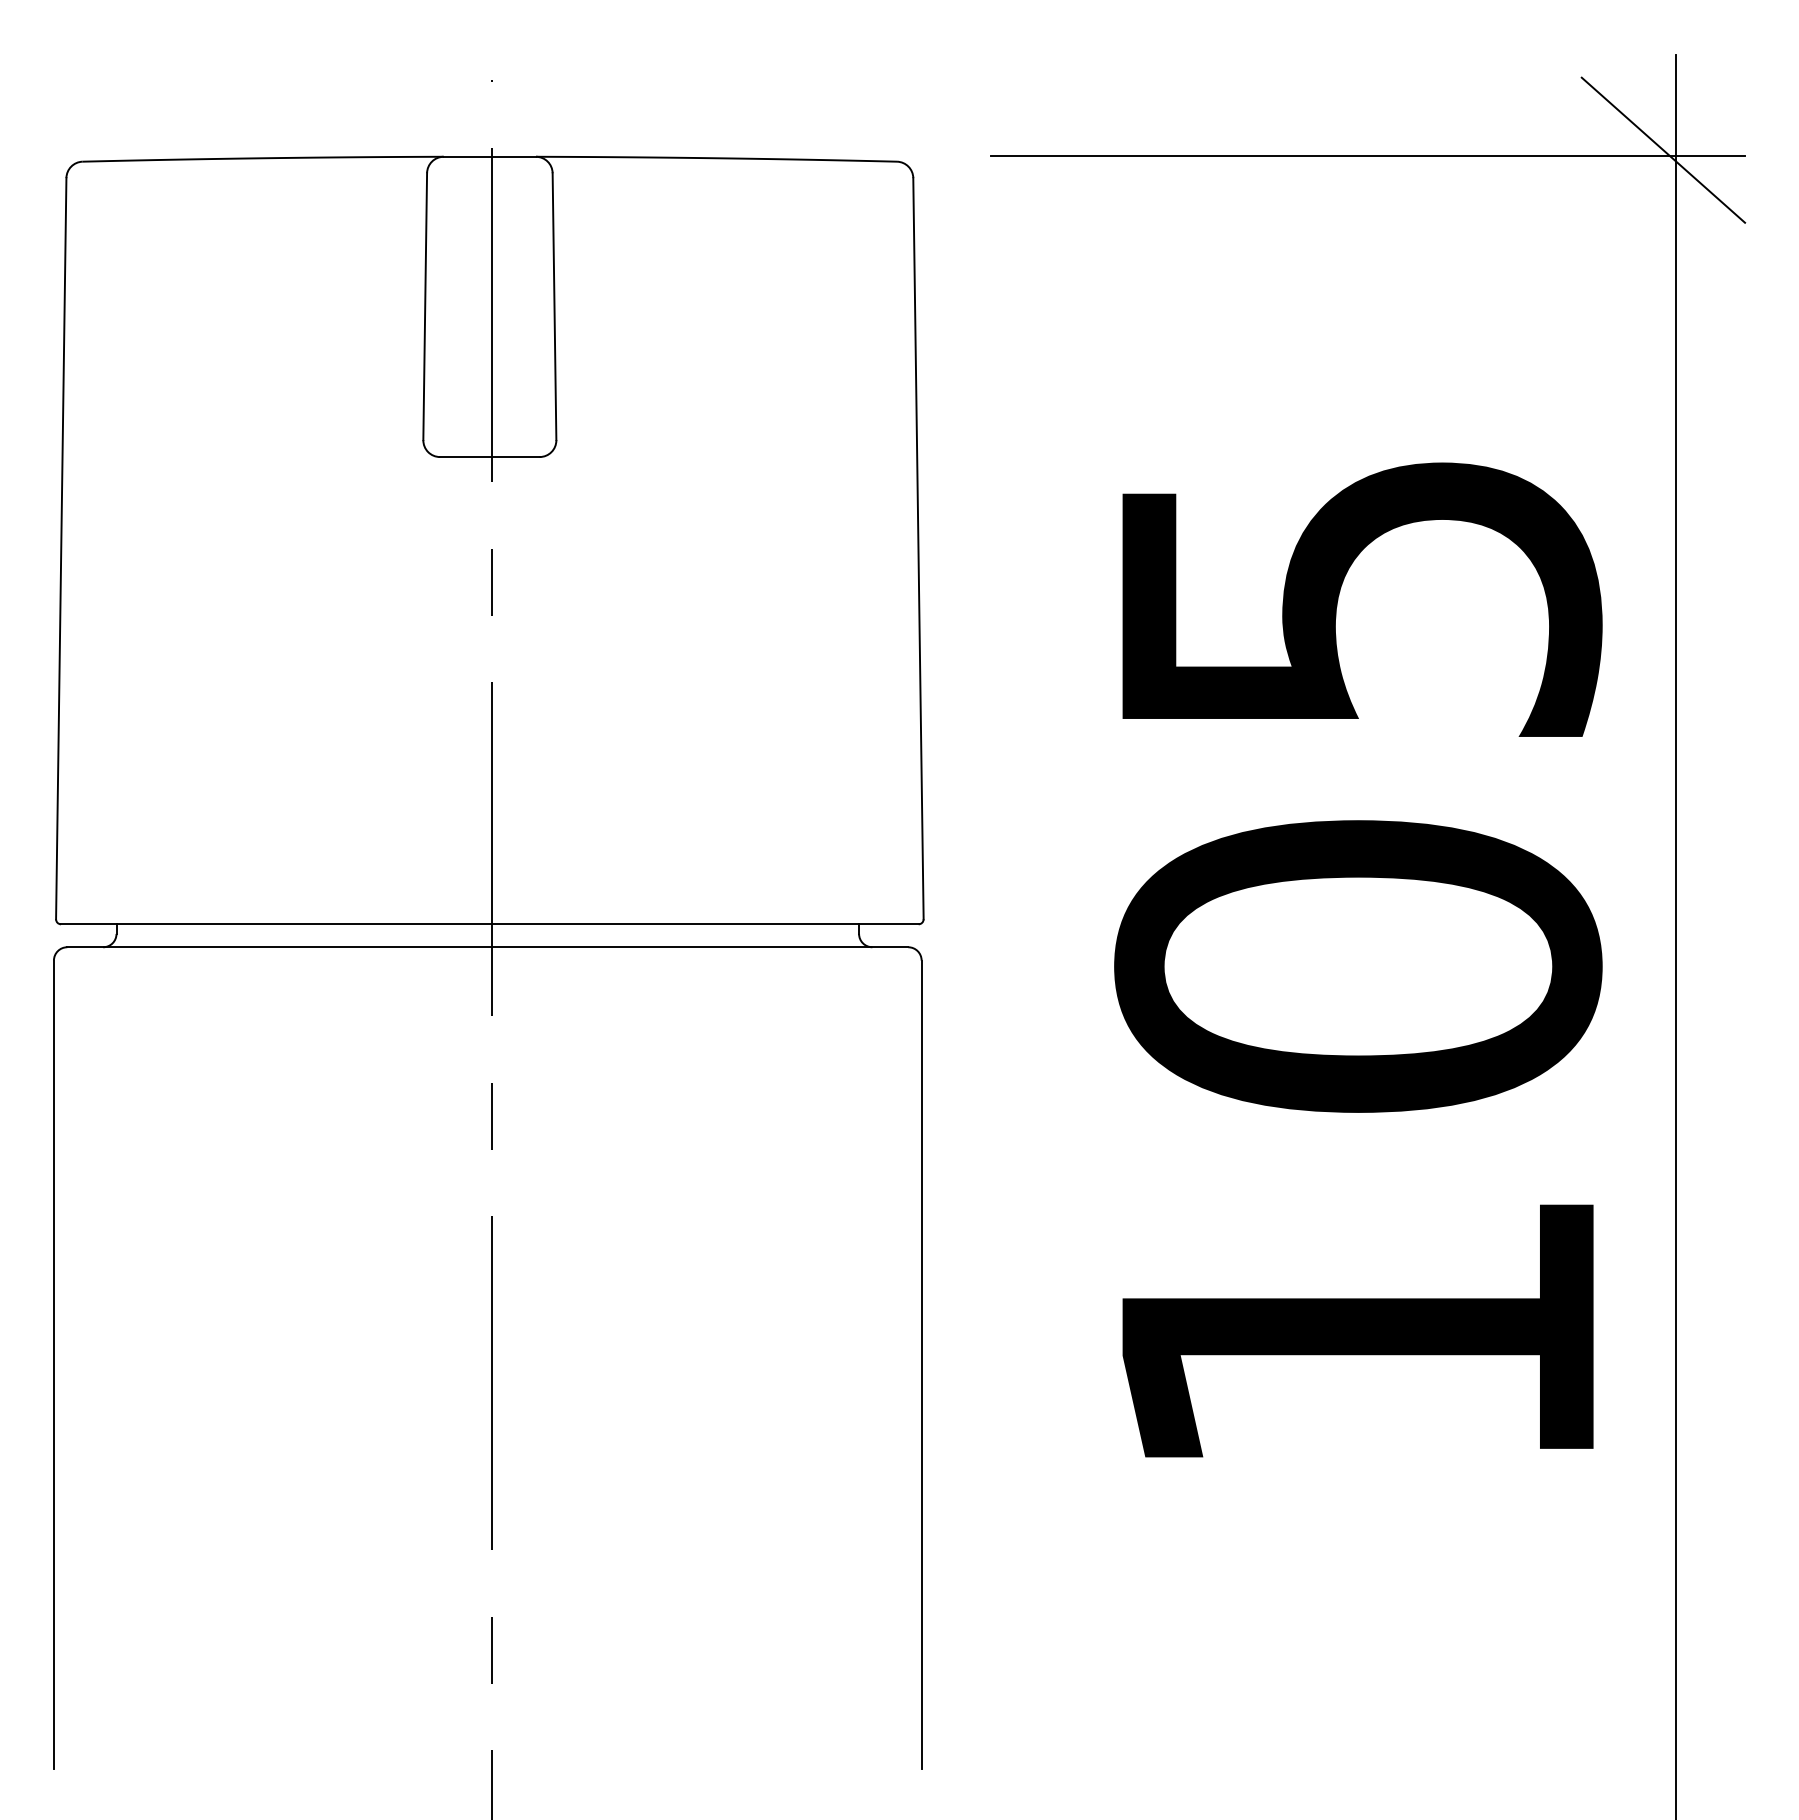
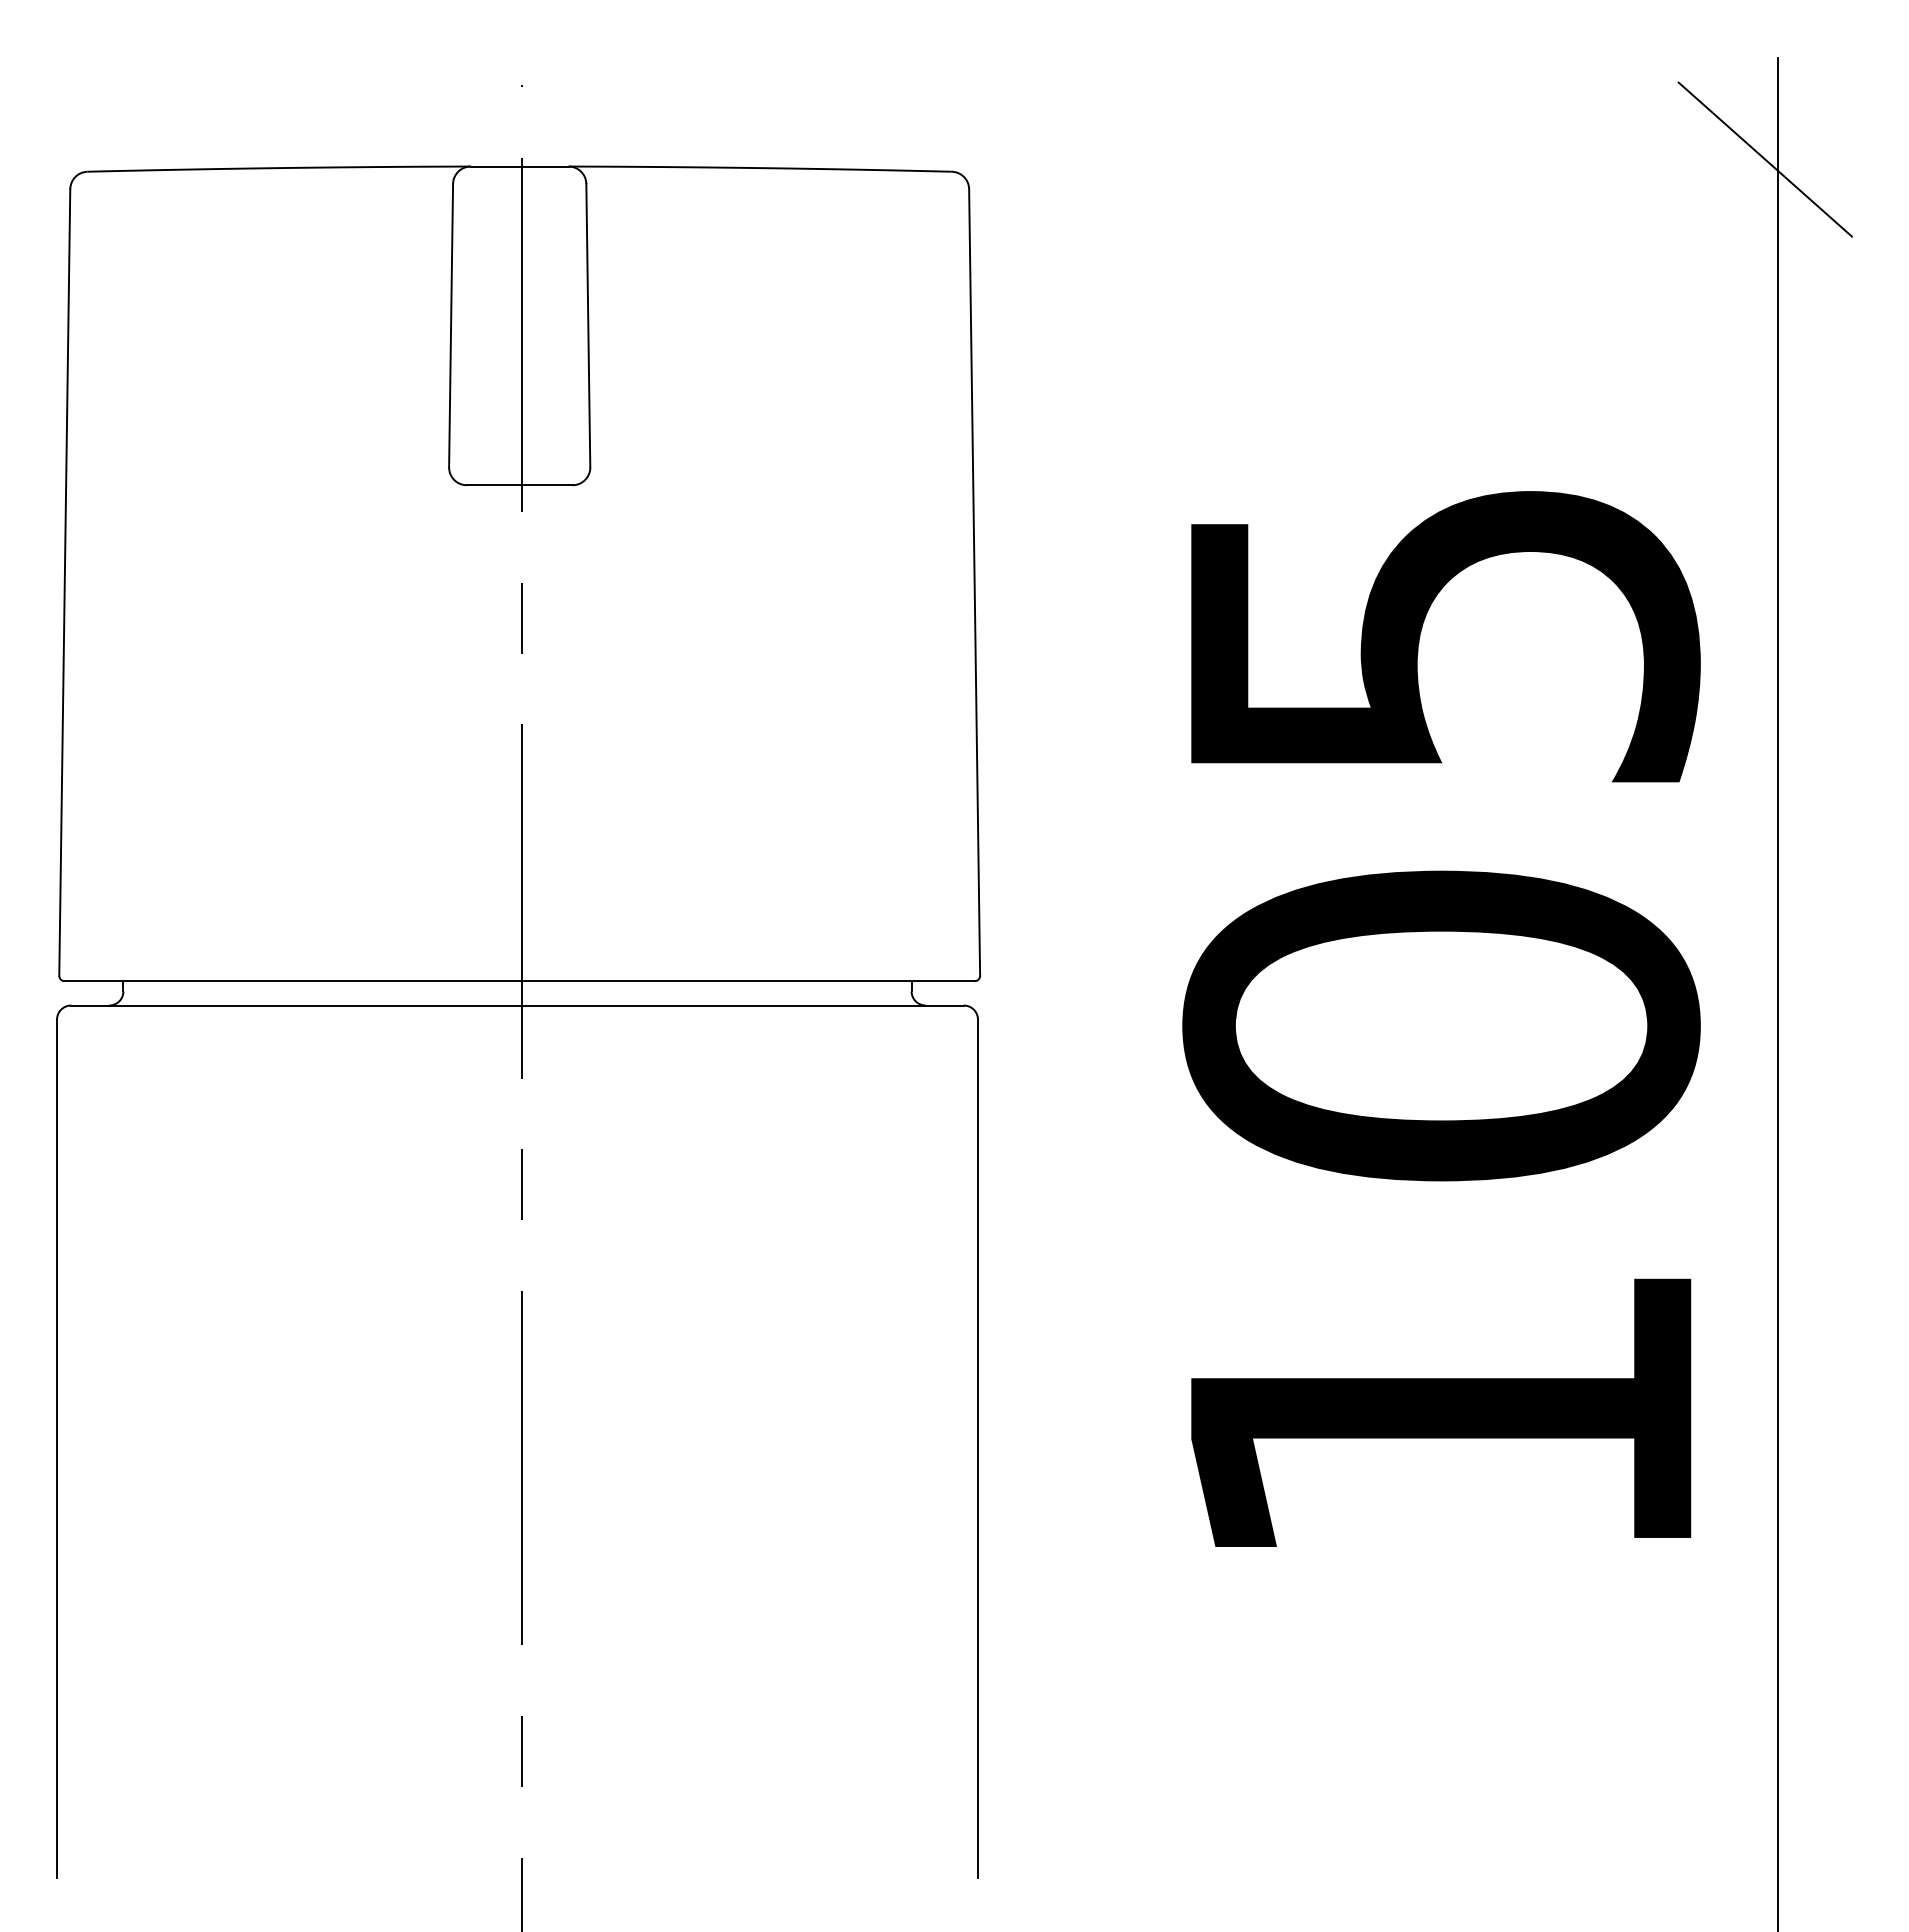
line: (1368, 156) -> (1452, 166), removed

